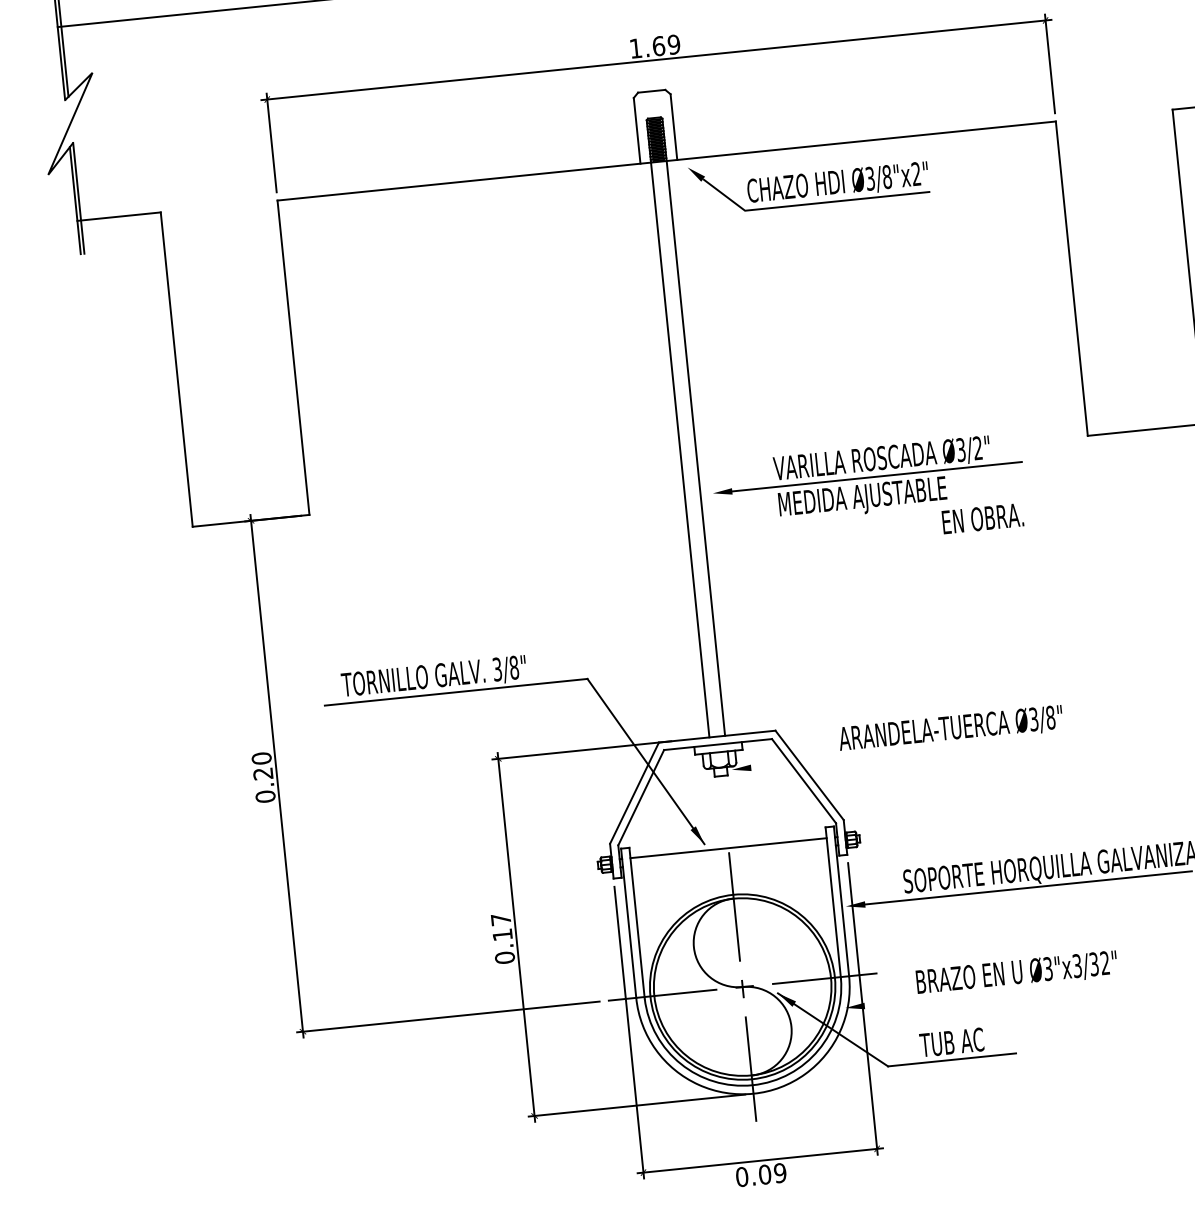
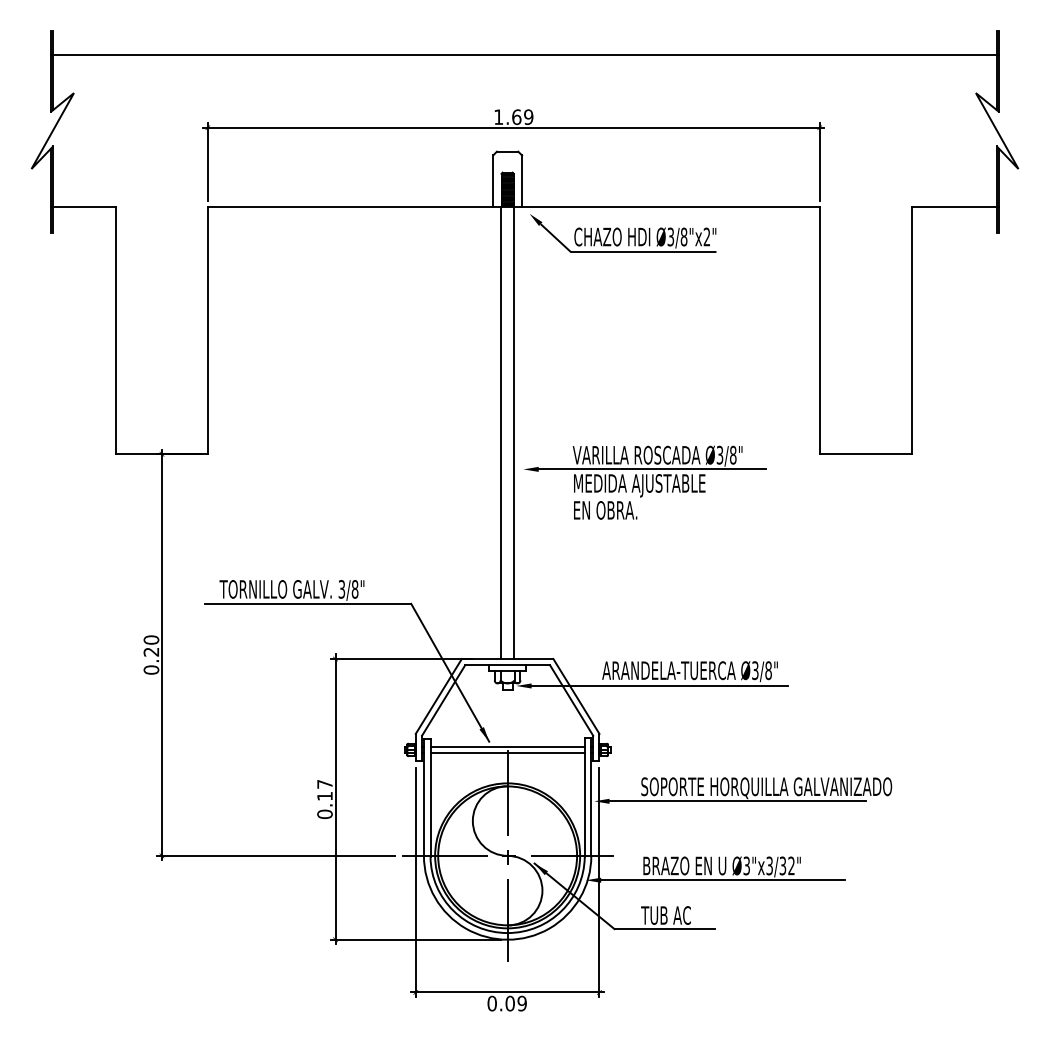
text: (978, 448) -> (733, 455), Ø3/2" -> Ø3/8"
text: (982, 518) -> (605, 510), moved
line: (913, 750) -> (659, 685), added
line: (729, 856) -> (507, 753), added
line: (1019, 990) -> (722, 880), added

